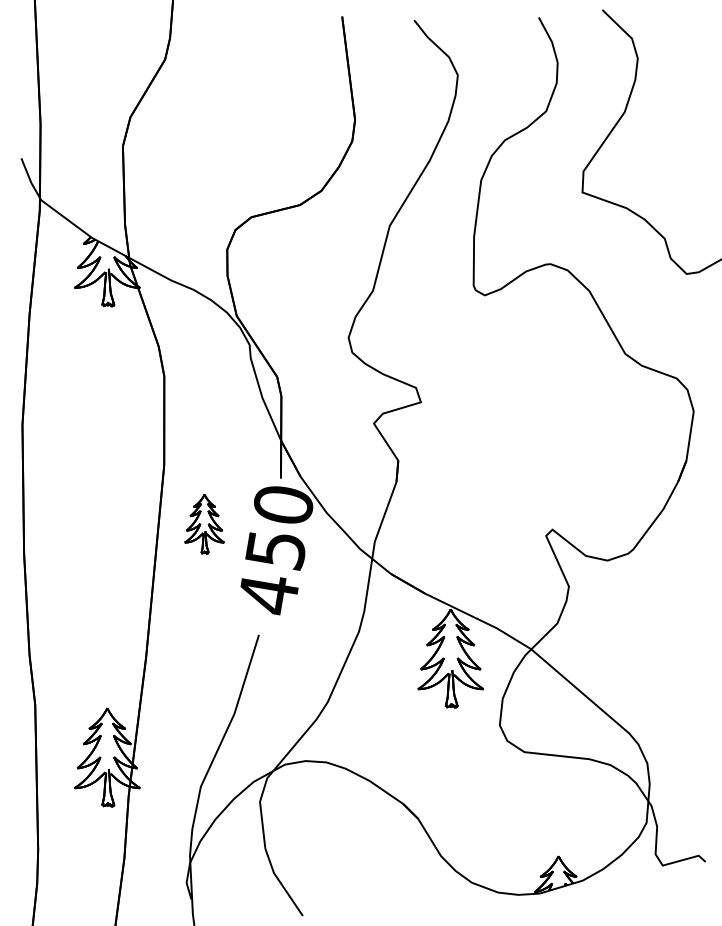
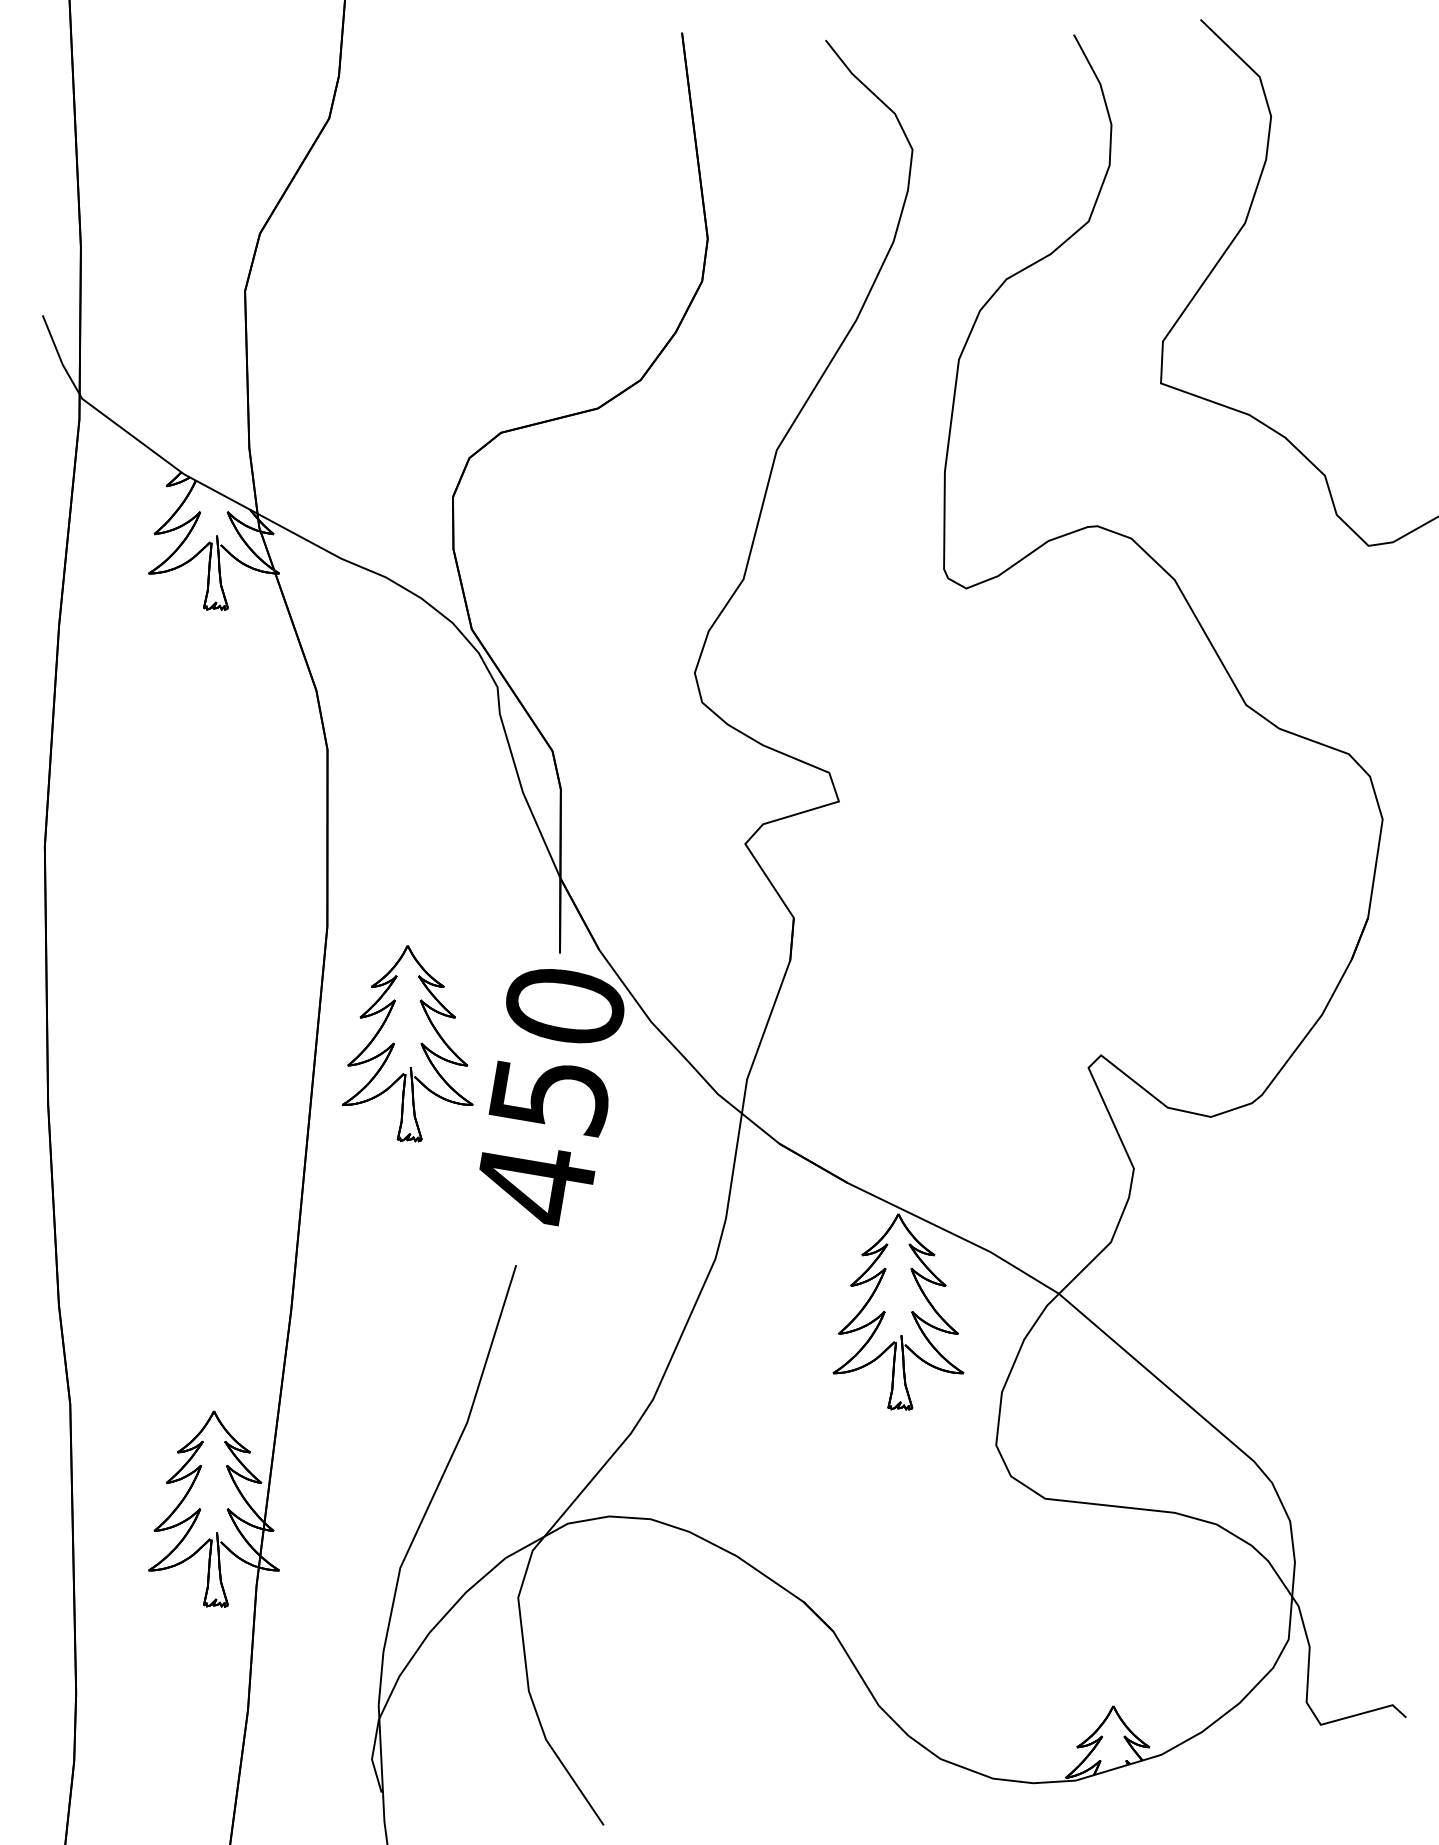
part: (204, 524) -> (407, 1045), size x1.67

